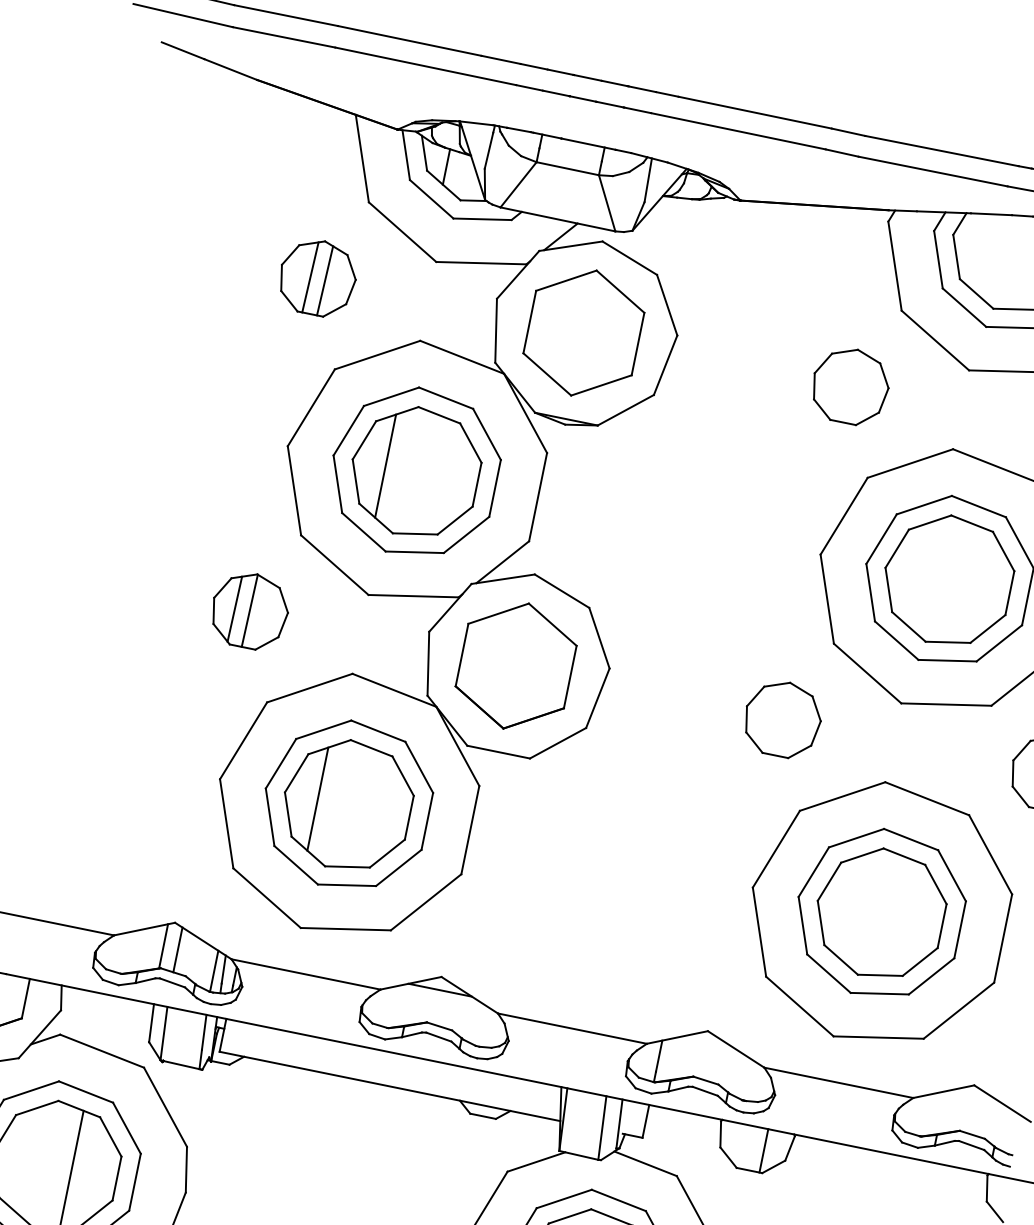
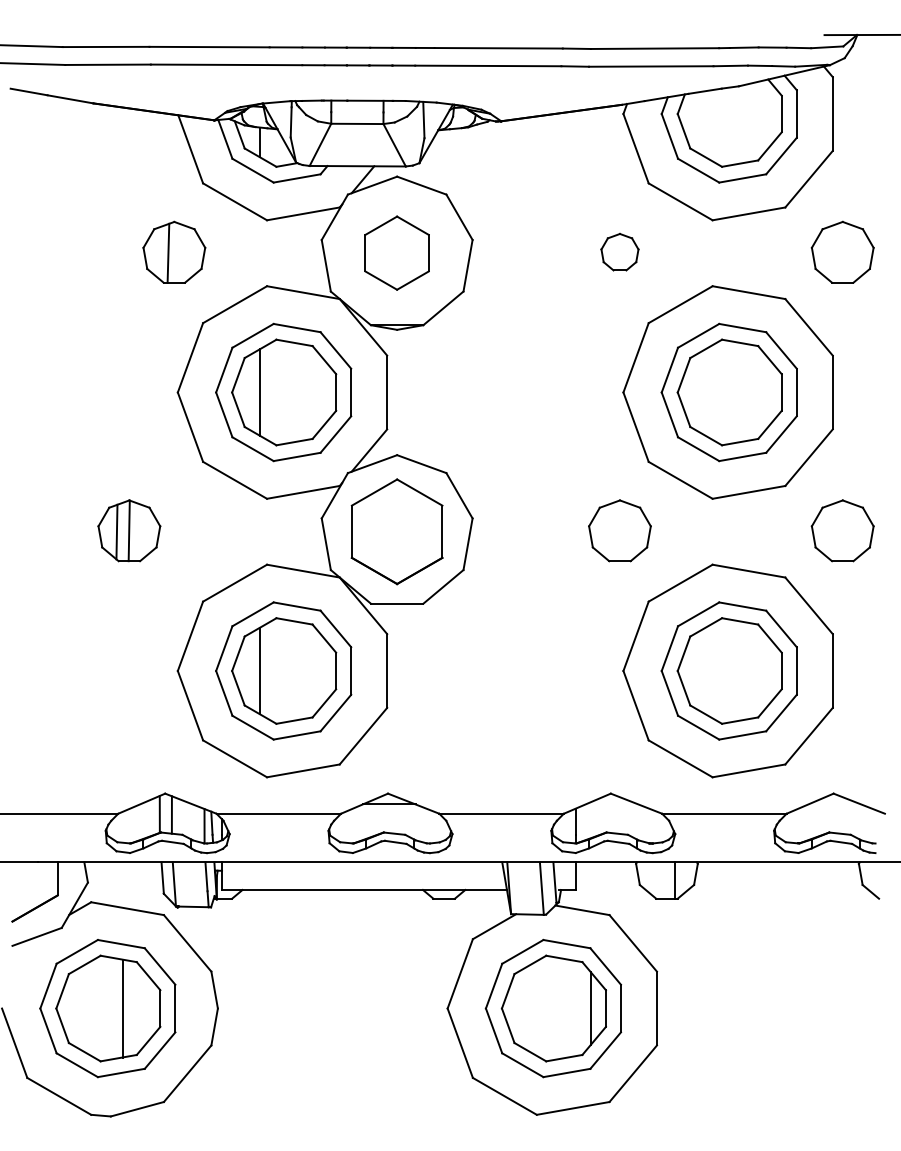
line: (324, 280) -> (180, 253), removed
part: (583, 331) -> (396, 252), size x0.7
part: (850, 385) -> (619, 251), size x0.6
part: (250, 610) -> (129, 530), moved

